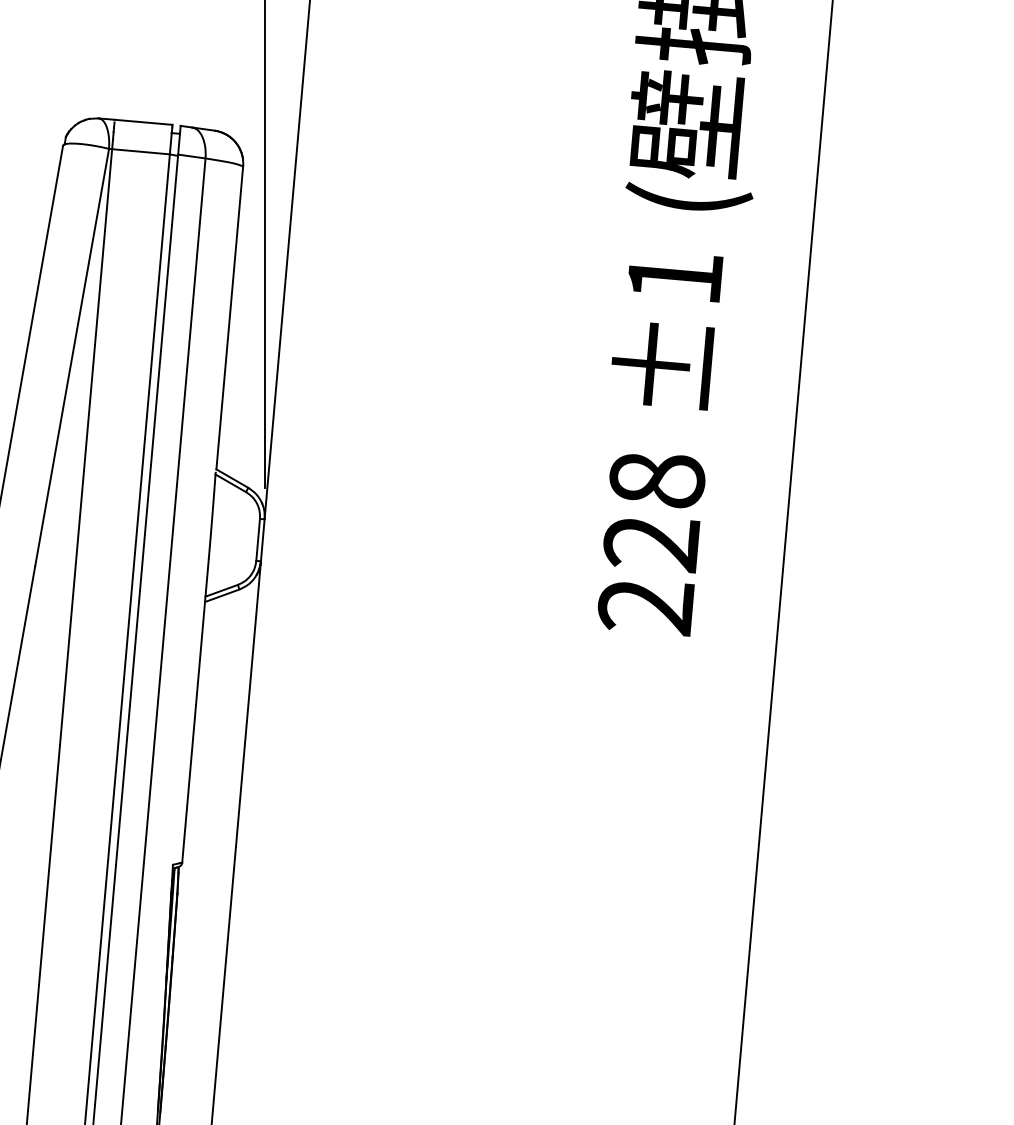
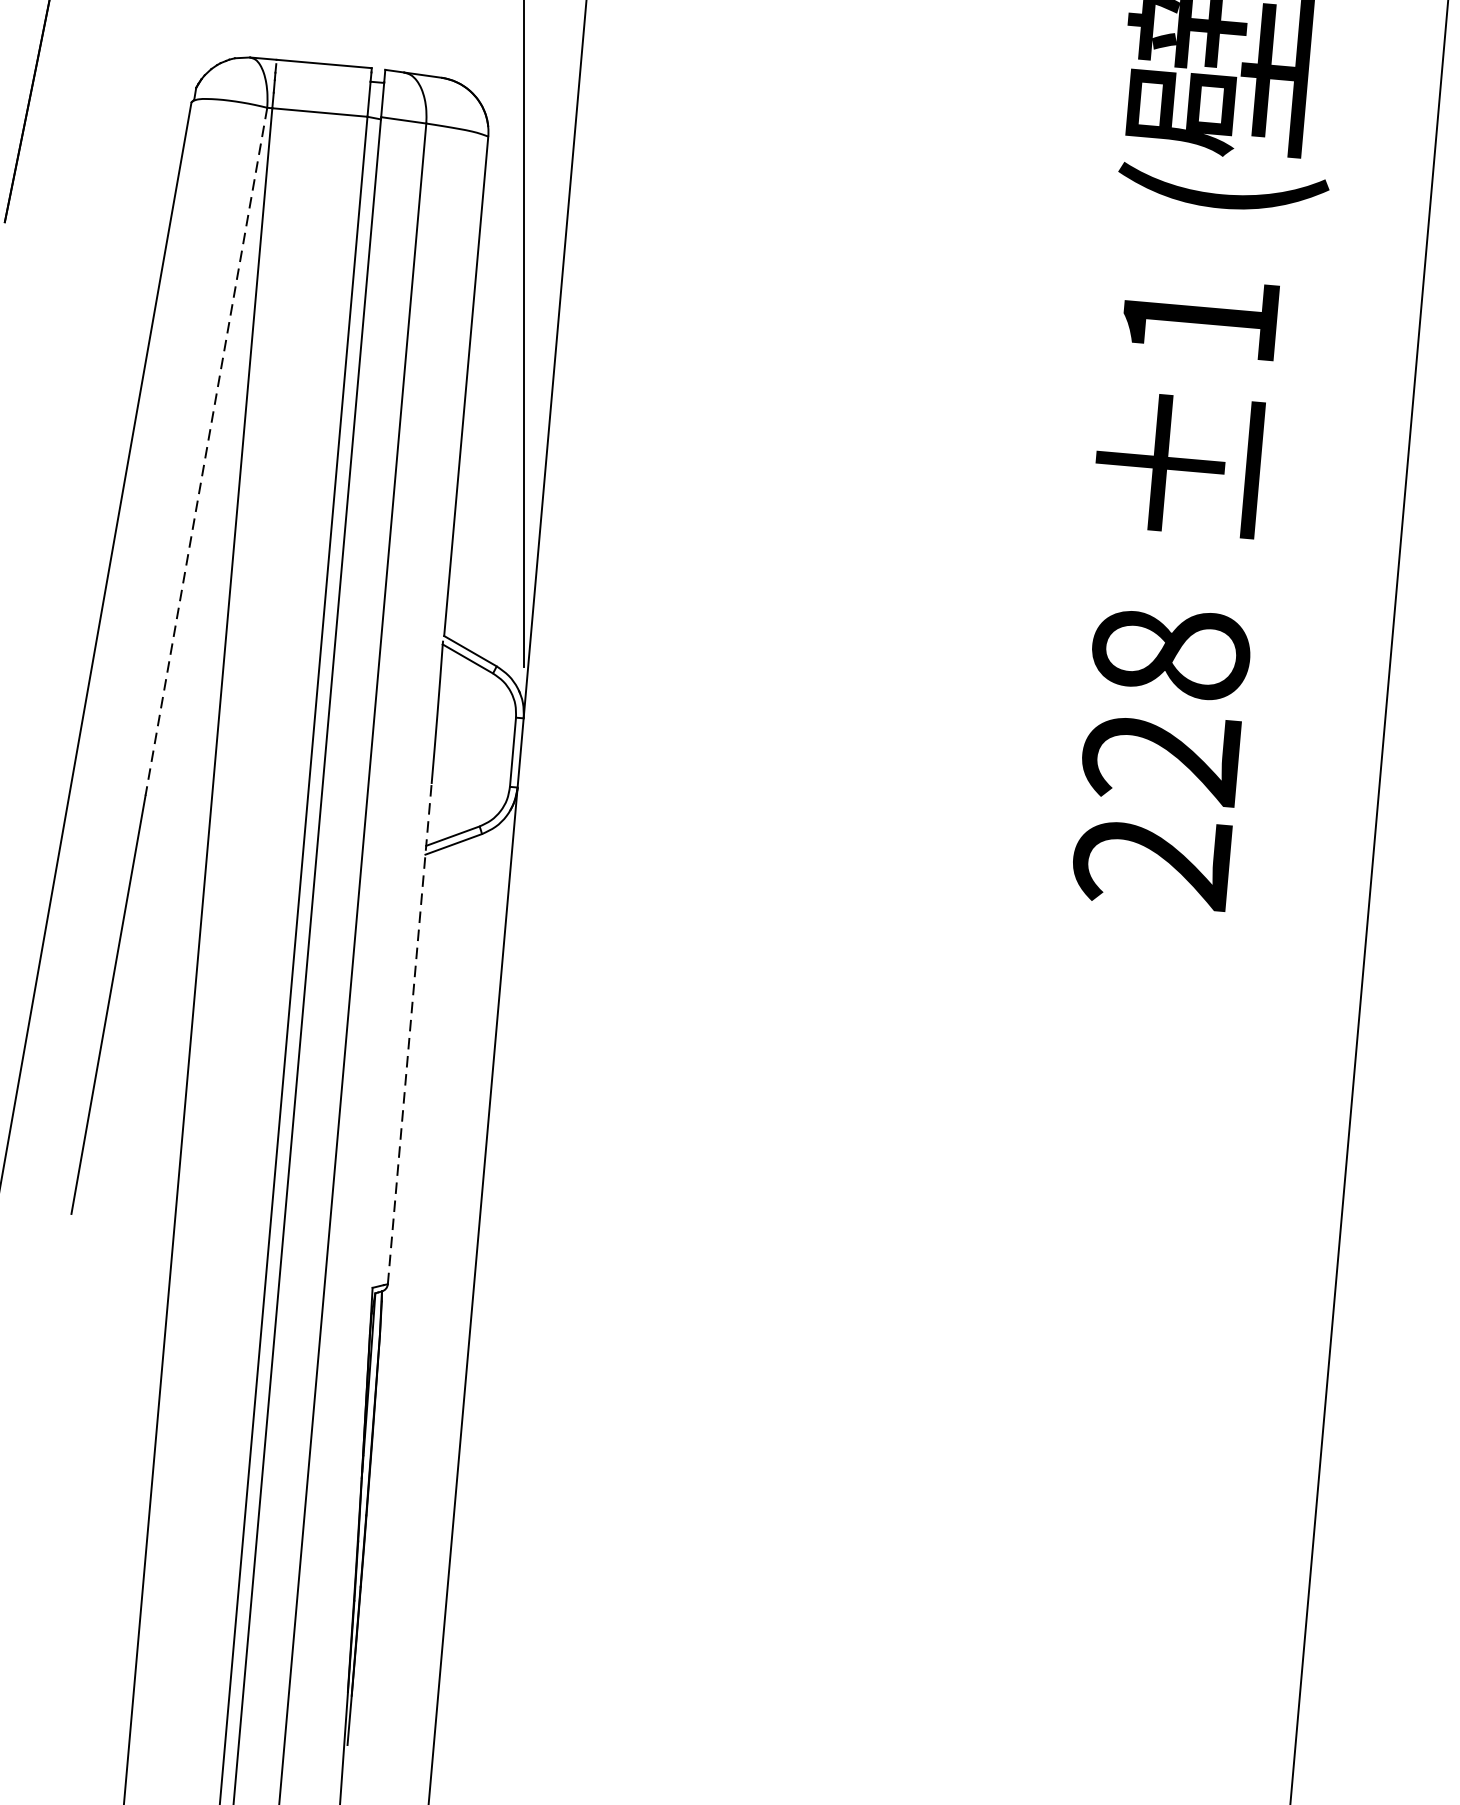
line: (72, 357) -> (206, 451), solid -> dashed
line: (195, 710) -> (409, 1033), solid -> dashed

